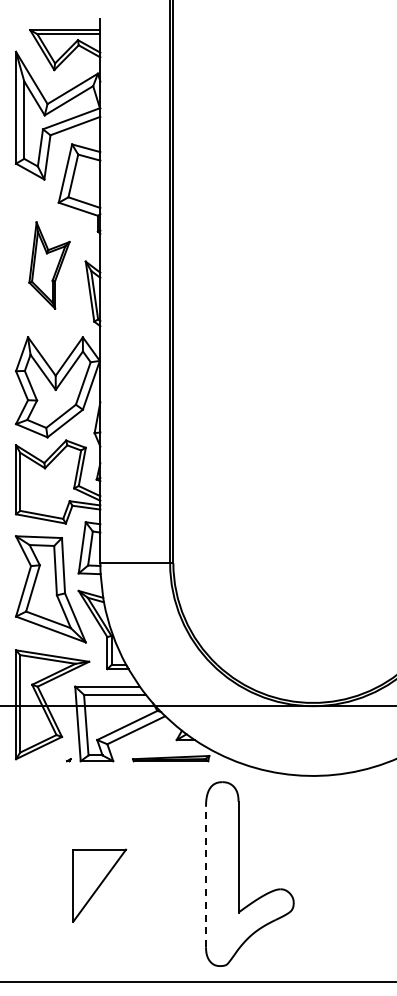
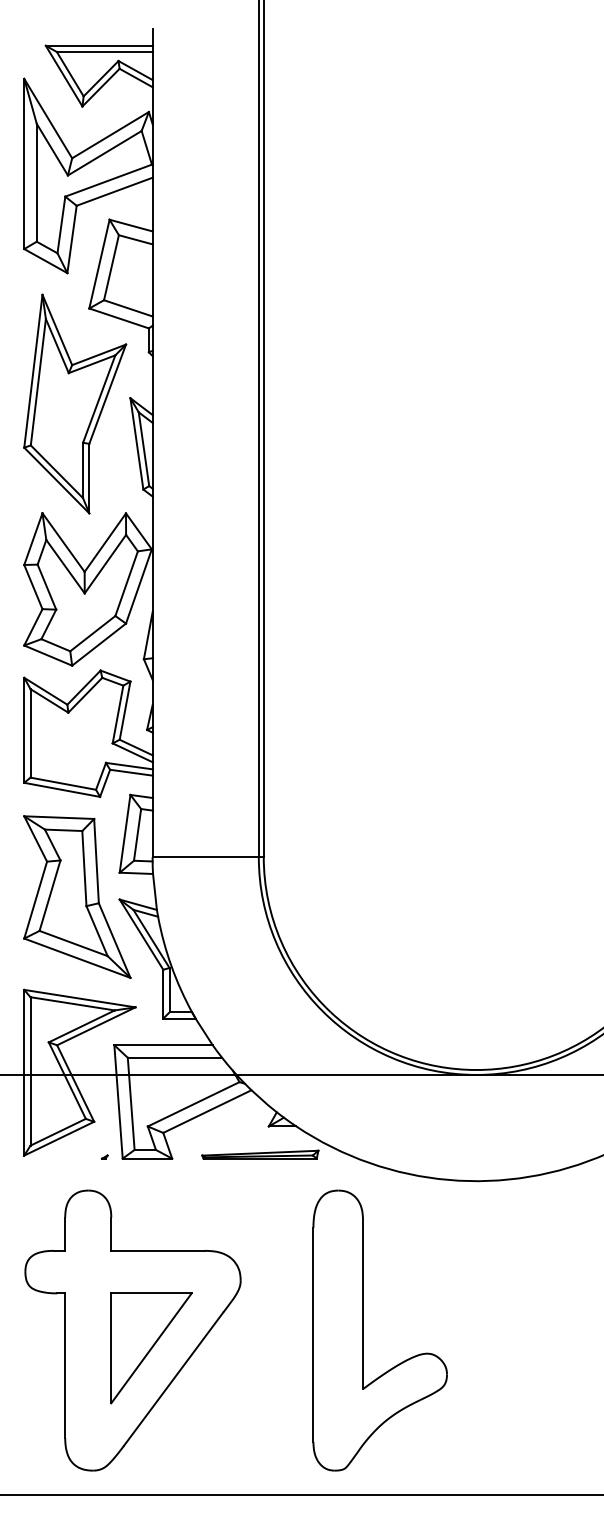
part: (49, 265) -> (75, 404), size x1.67
part: (87, 873) -> (133, 1329), added
line: (205, 876) -> (312, 1334), dashed -> solid

